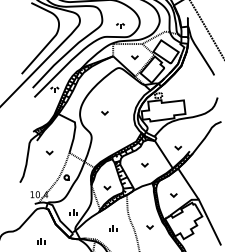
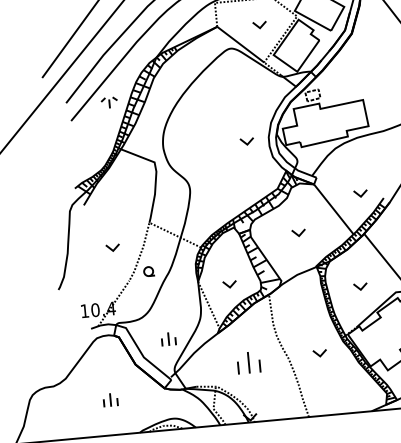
part: (104, 113) -> (246, 142), moved
part: (49, 152) -> (112, 247), moved
part: (113, 228) -> (248, 362), size x1.6

